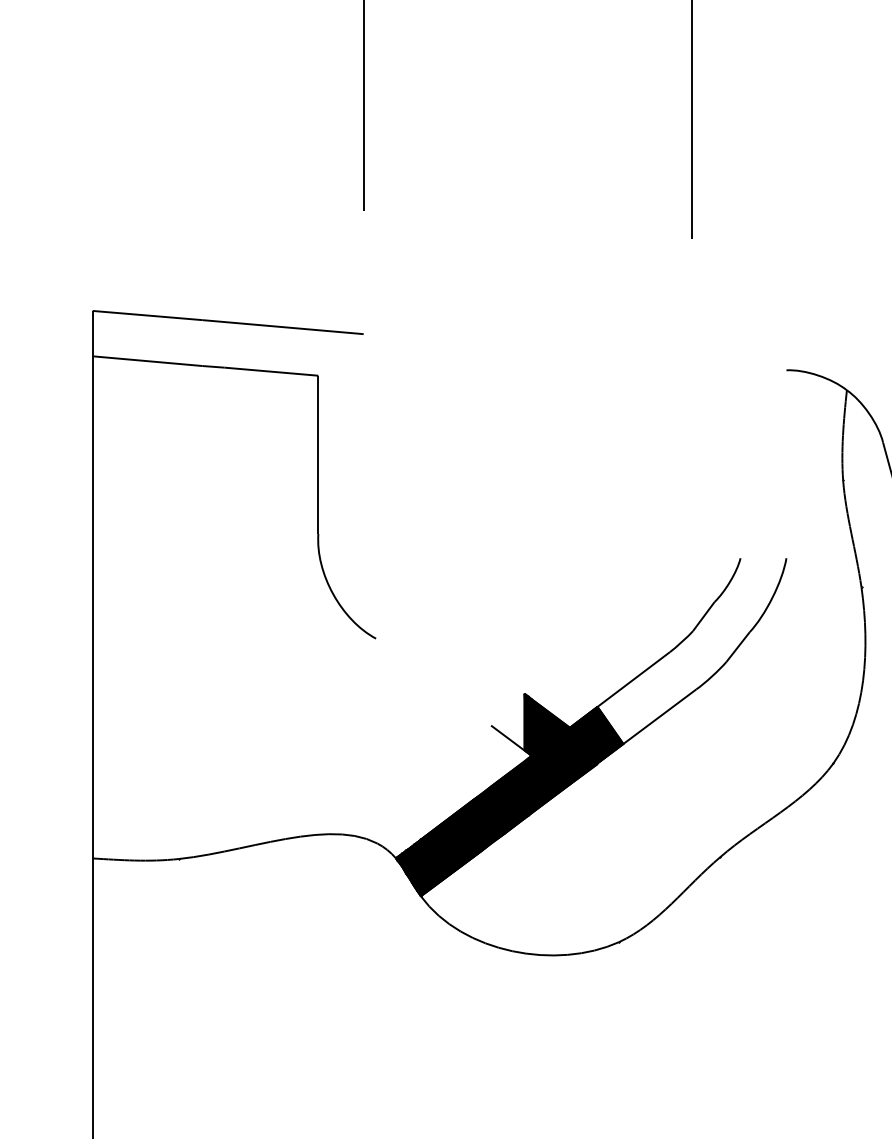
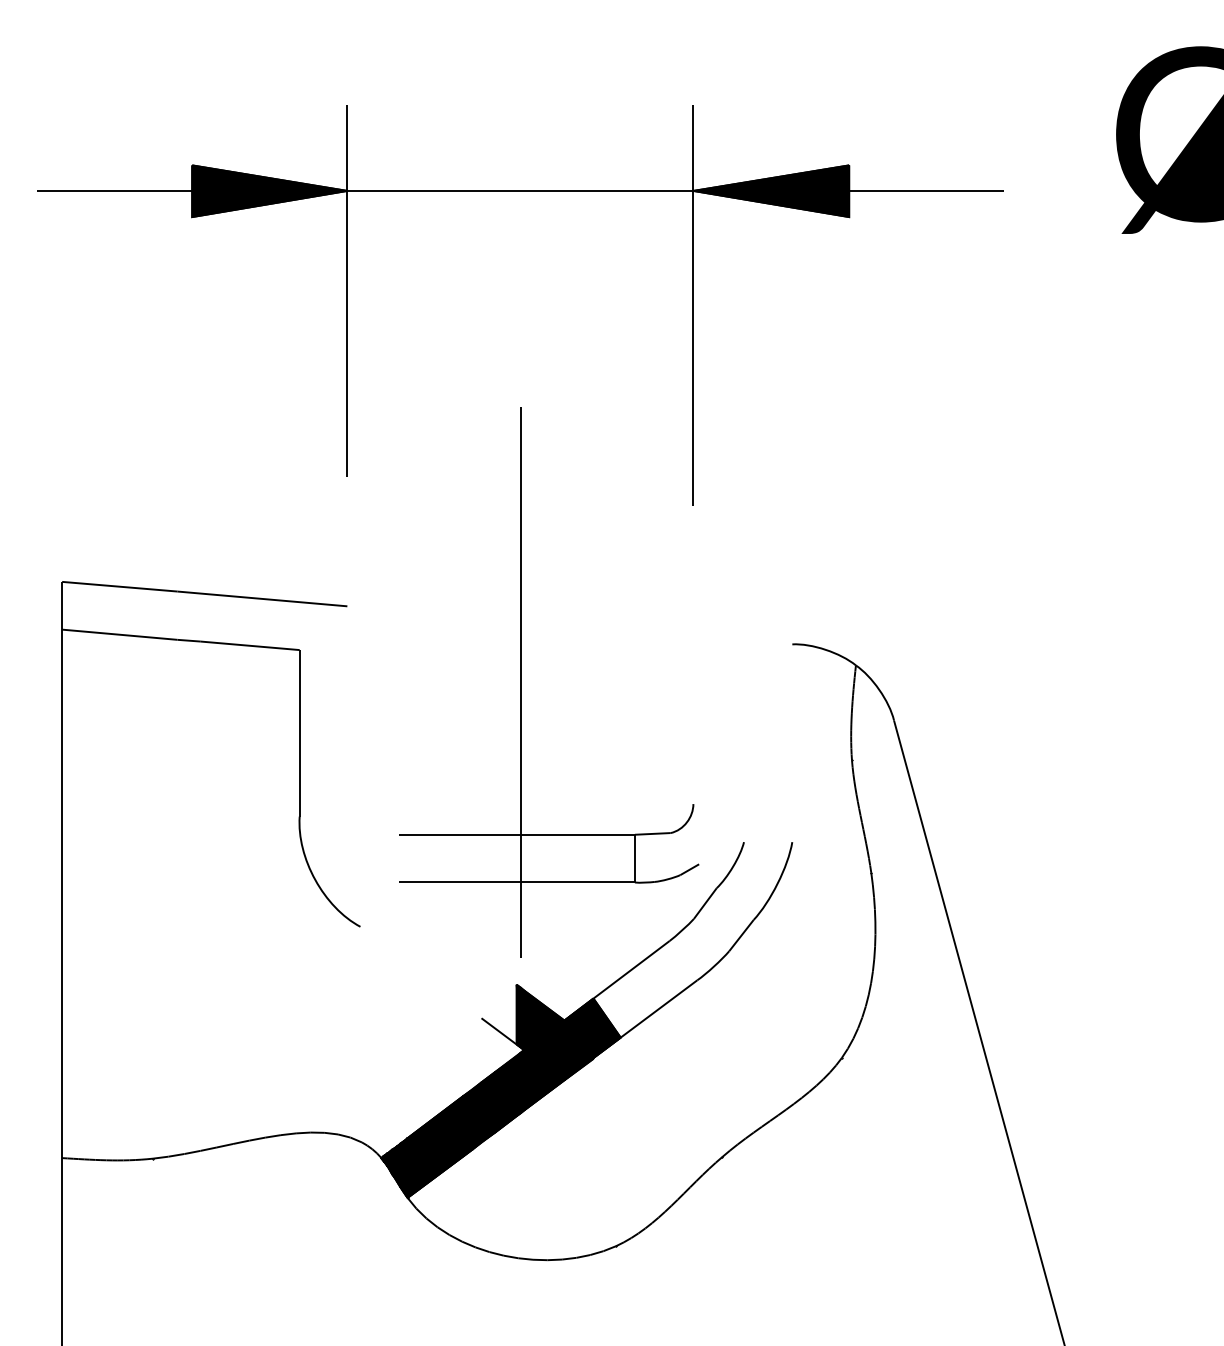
part: (529, 406) -> (521, 682), added

